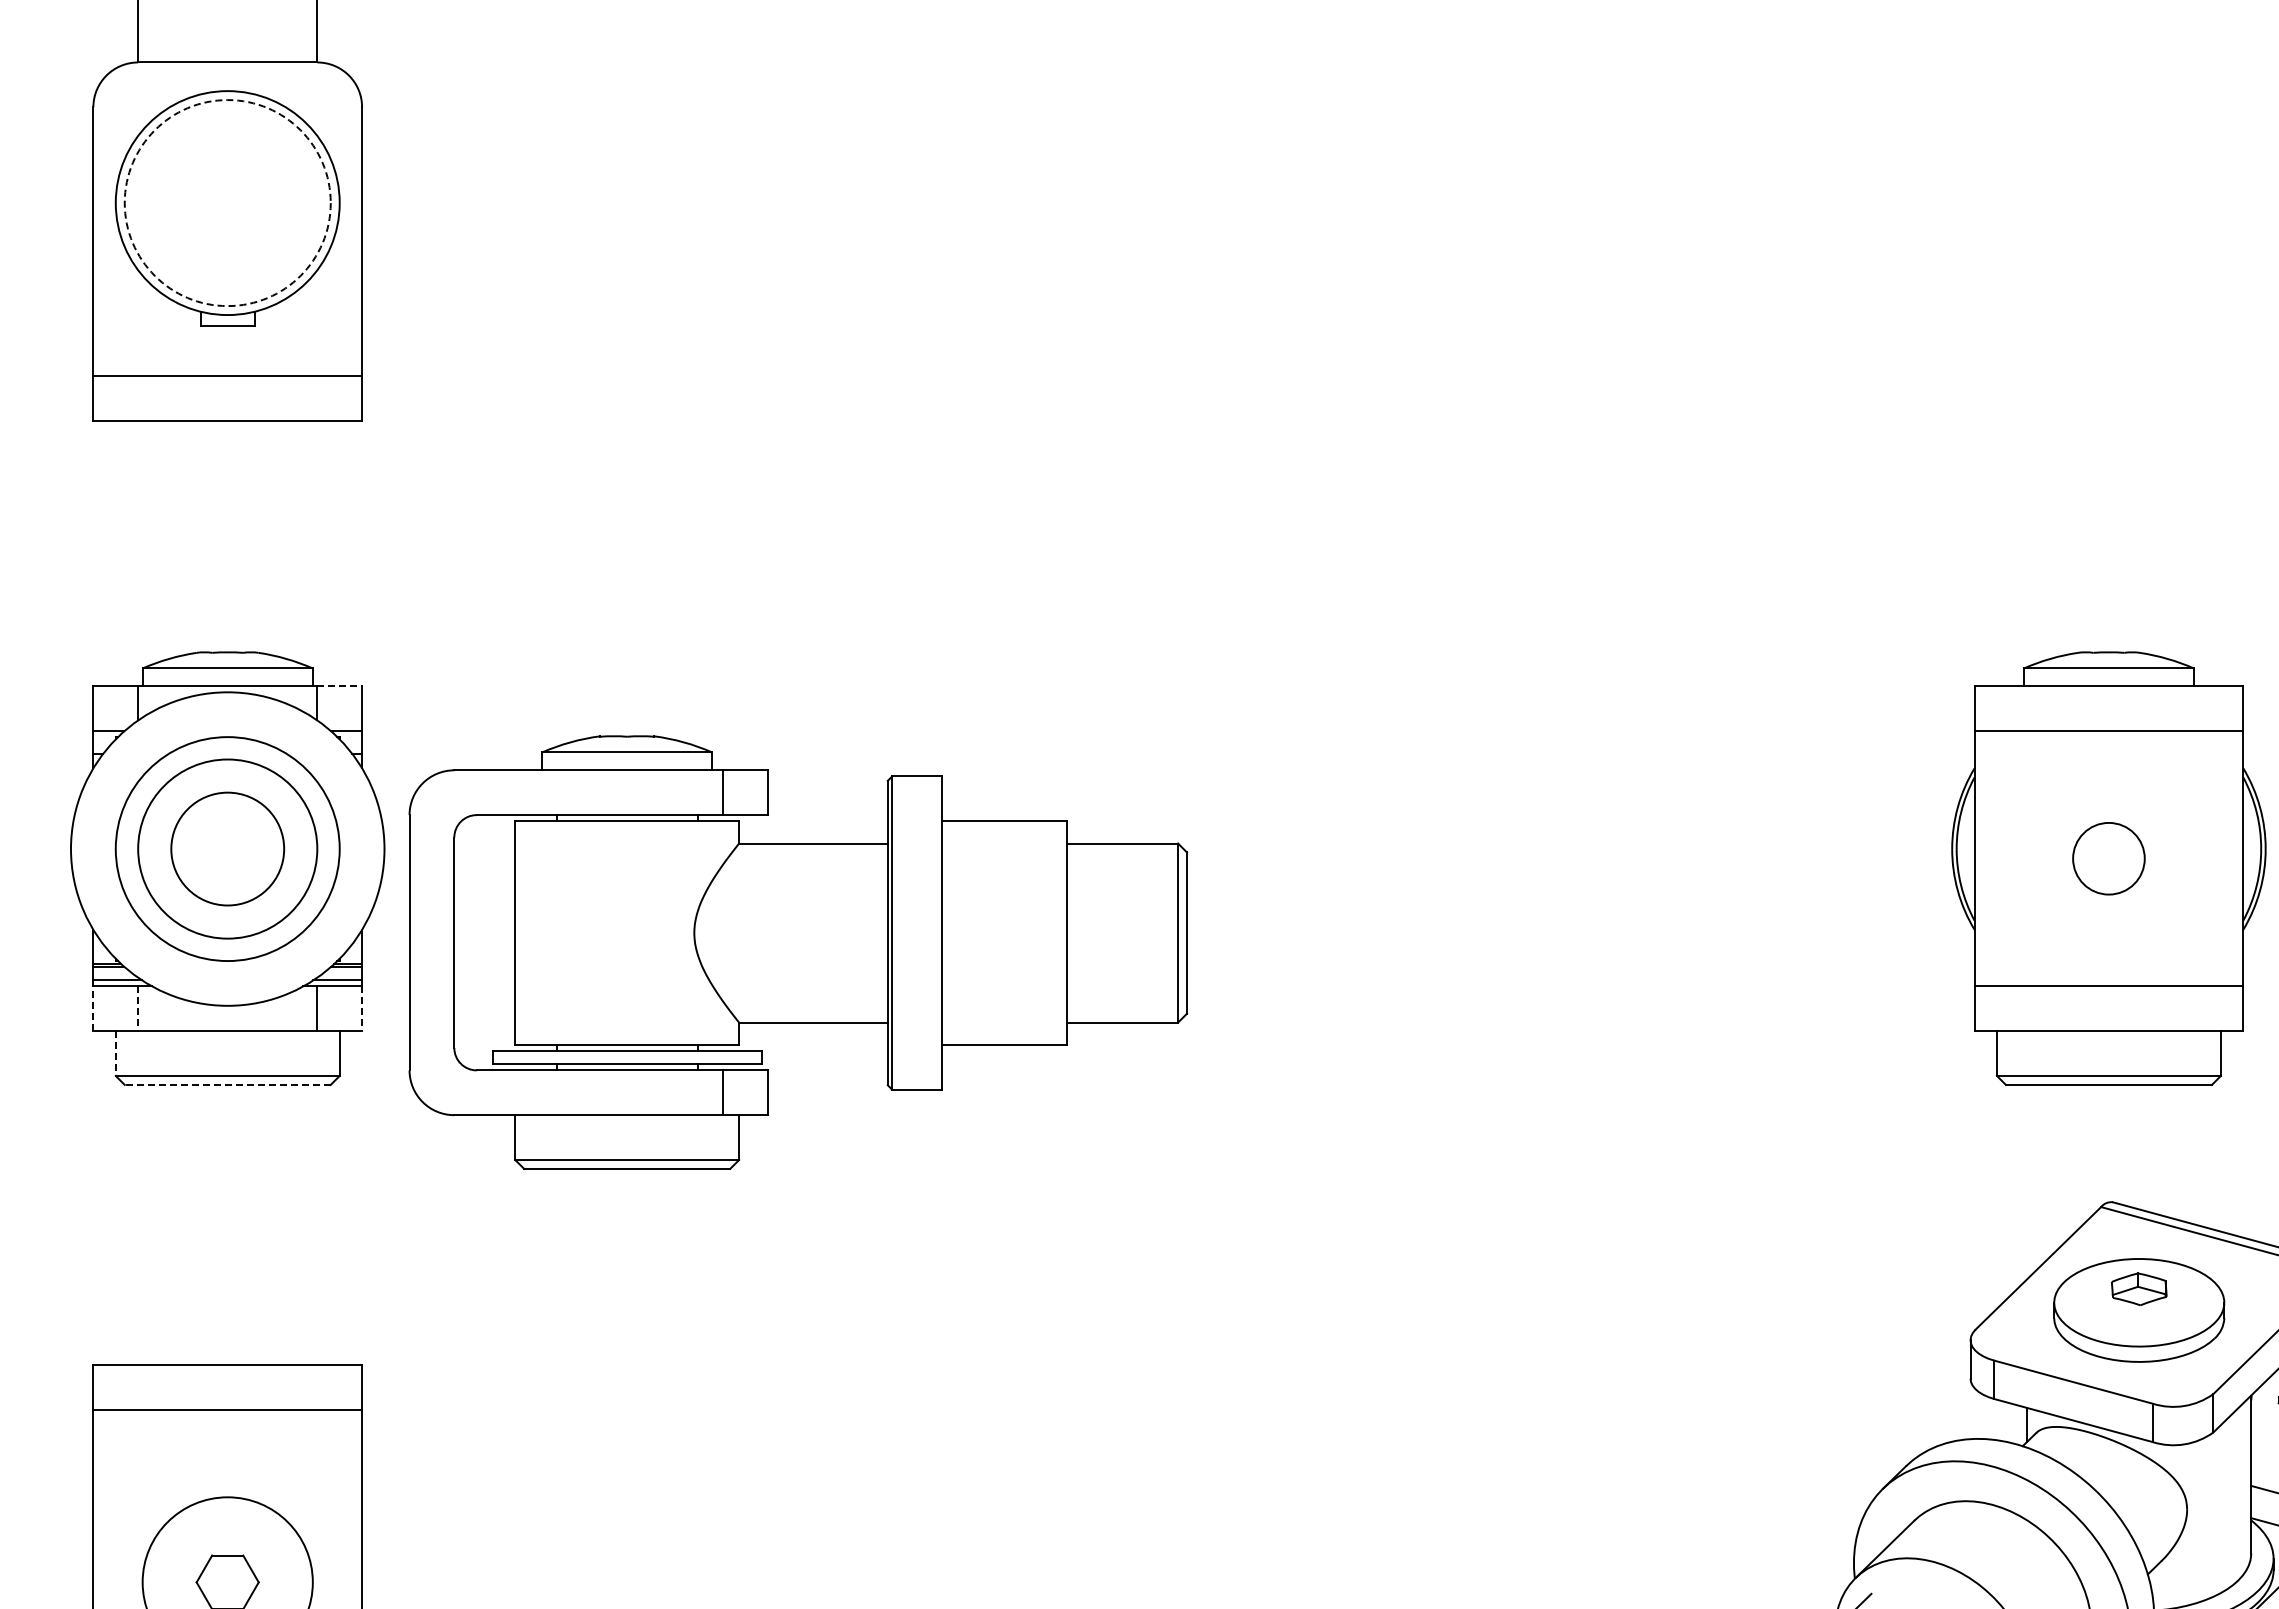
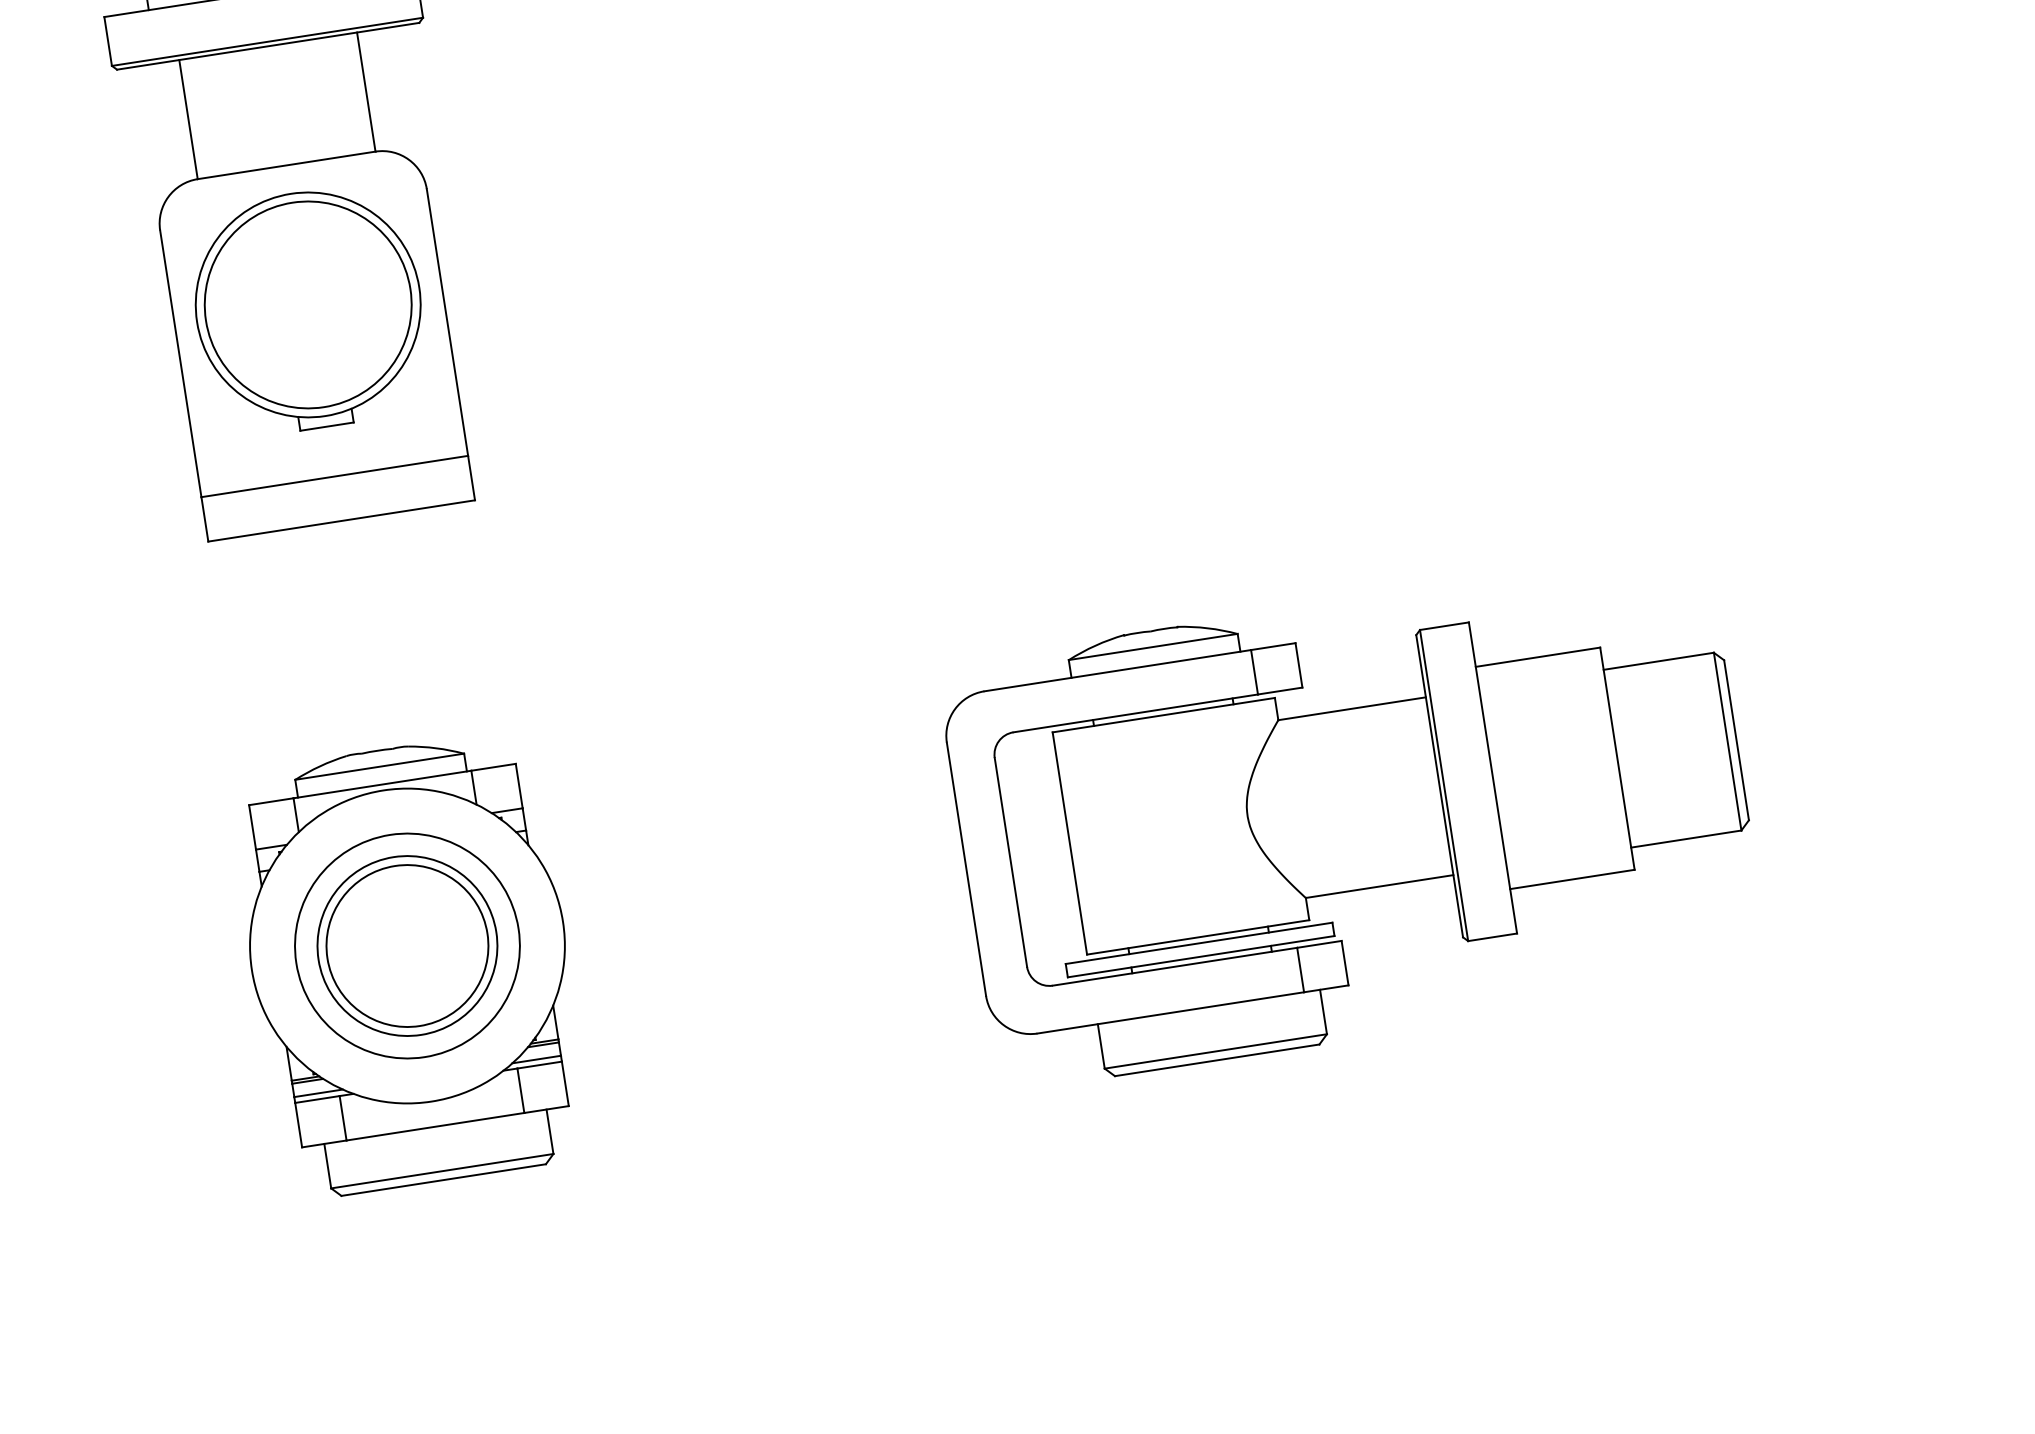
circle: (227, 203) -> (308, 305), dashed -> solid
line: (340, 686) -> (494, 767), dashed -> solid
circle: (227, 848) -> (407, 945), size x1.43
part: (798, 952) -> (1353, 819), moved
line: (93, 1008) -> (298, 1124), dashed -> solid
line: (138, 1009) -> (343, 1118), dashed -> solid
line: (362, 1009) -> (565, 1084), dashed -> solid
line: (115, 1054) -> (327, 1167), dashed -> solid
line: (227, 1084) -> (443, 1179), dashed -> solid

